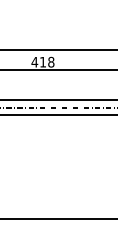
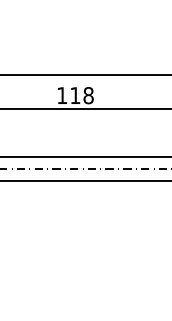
text: (34, 62) -> (61, 96), 418 -> 118

